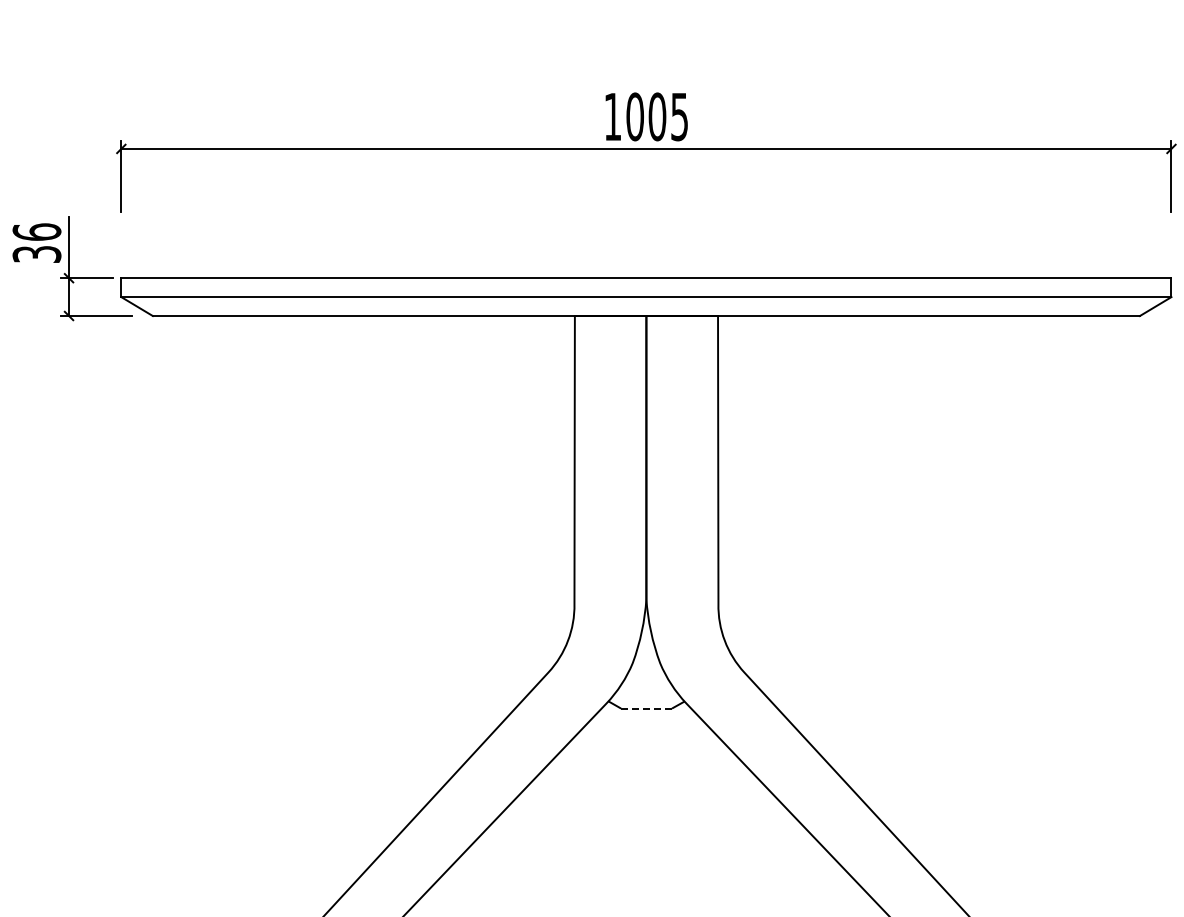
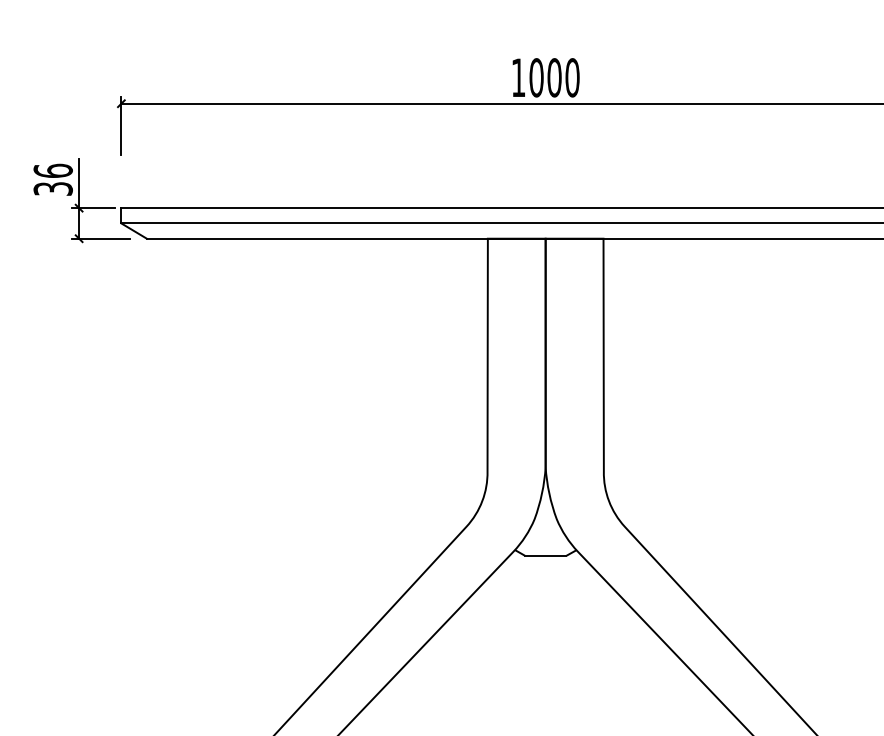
text: (679, 116) -> (572, 77), 1005 -> 1000
line: (647, 708) -> (546, 555), dashed -> solid

